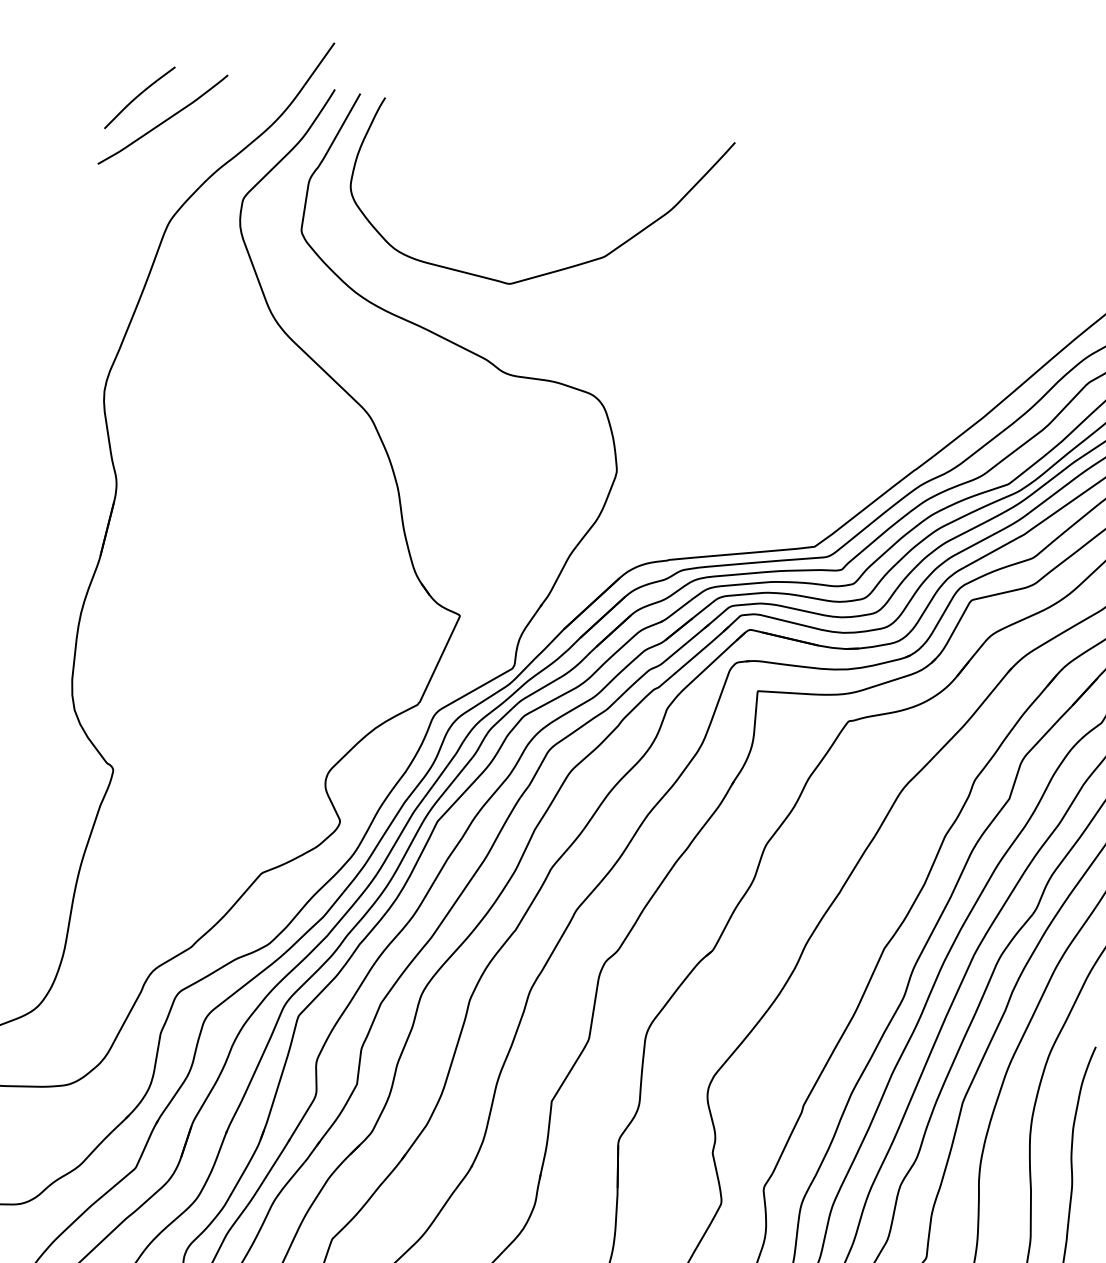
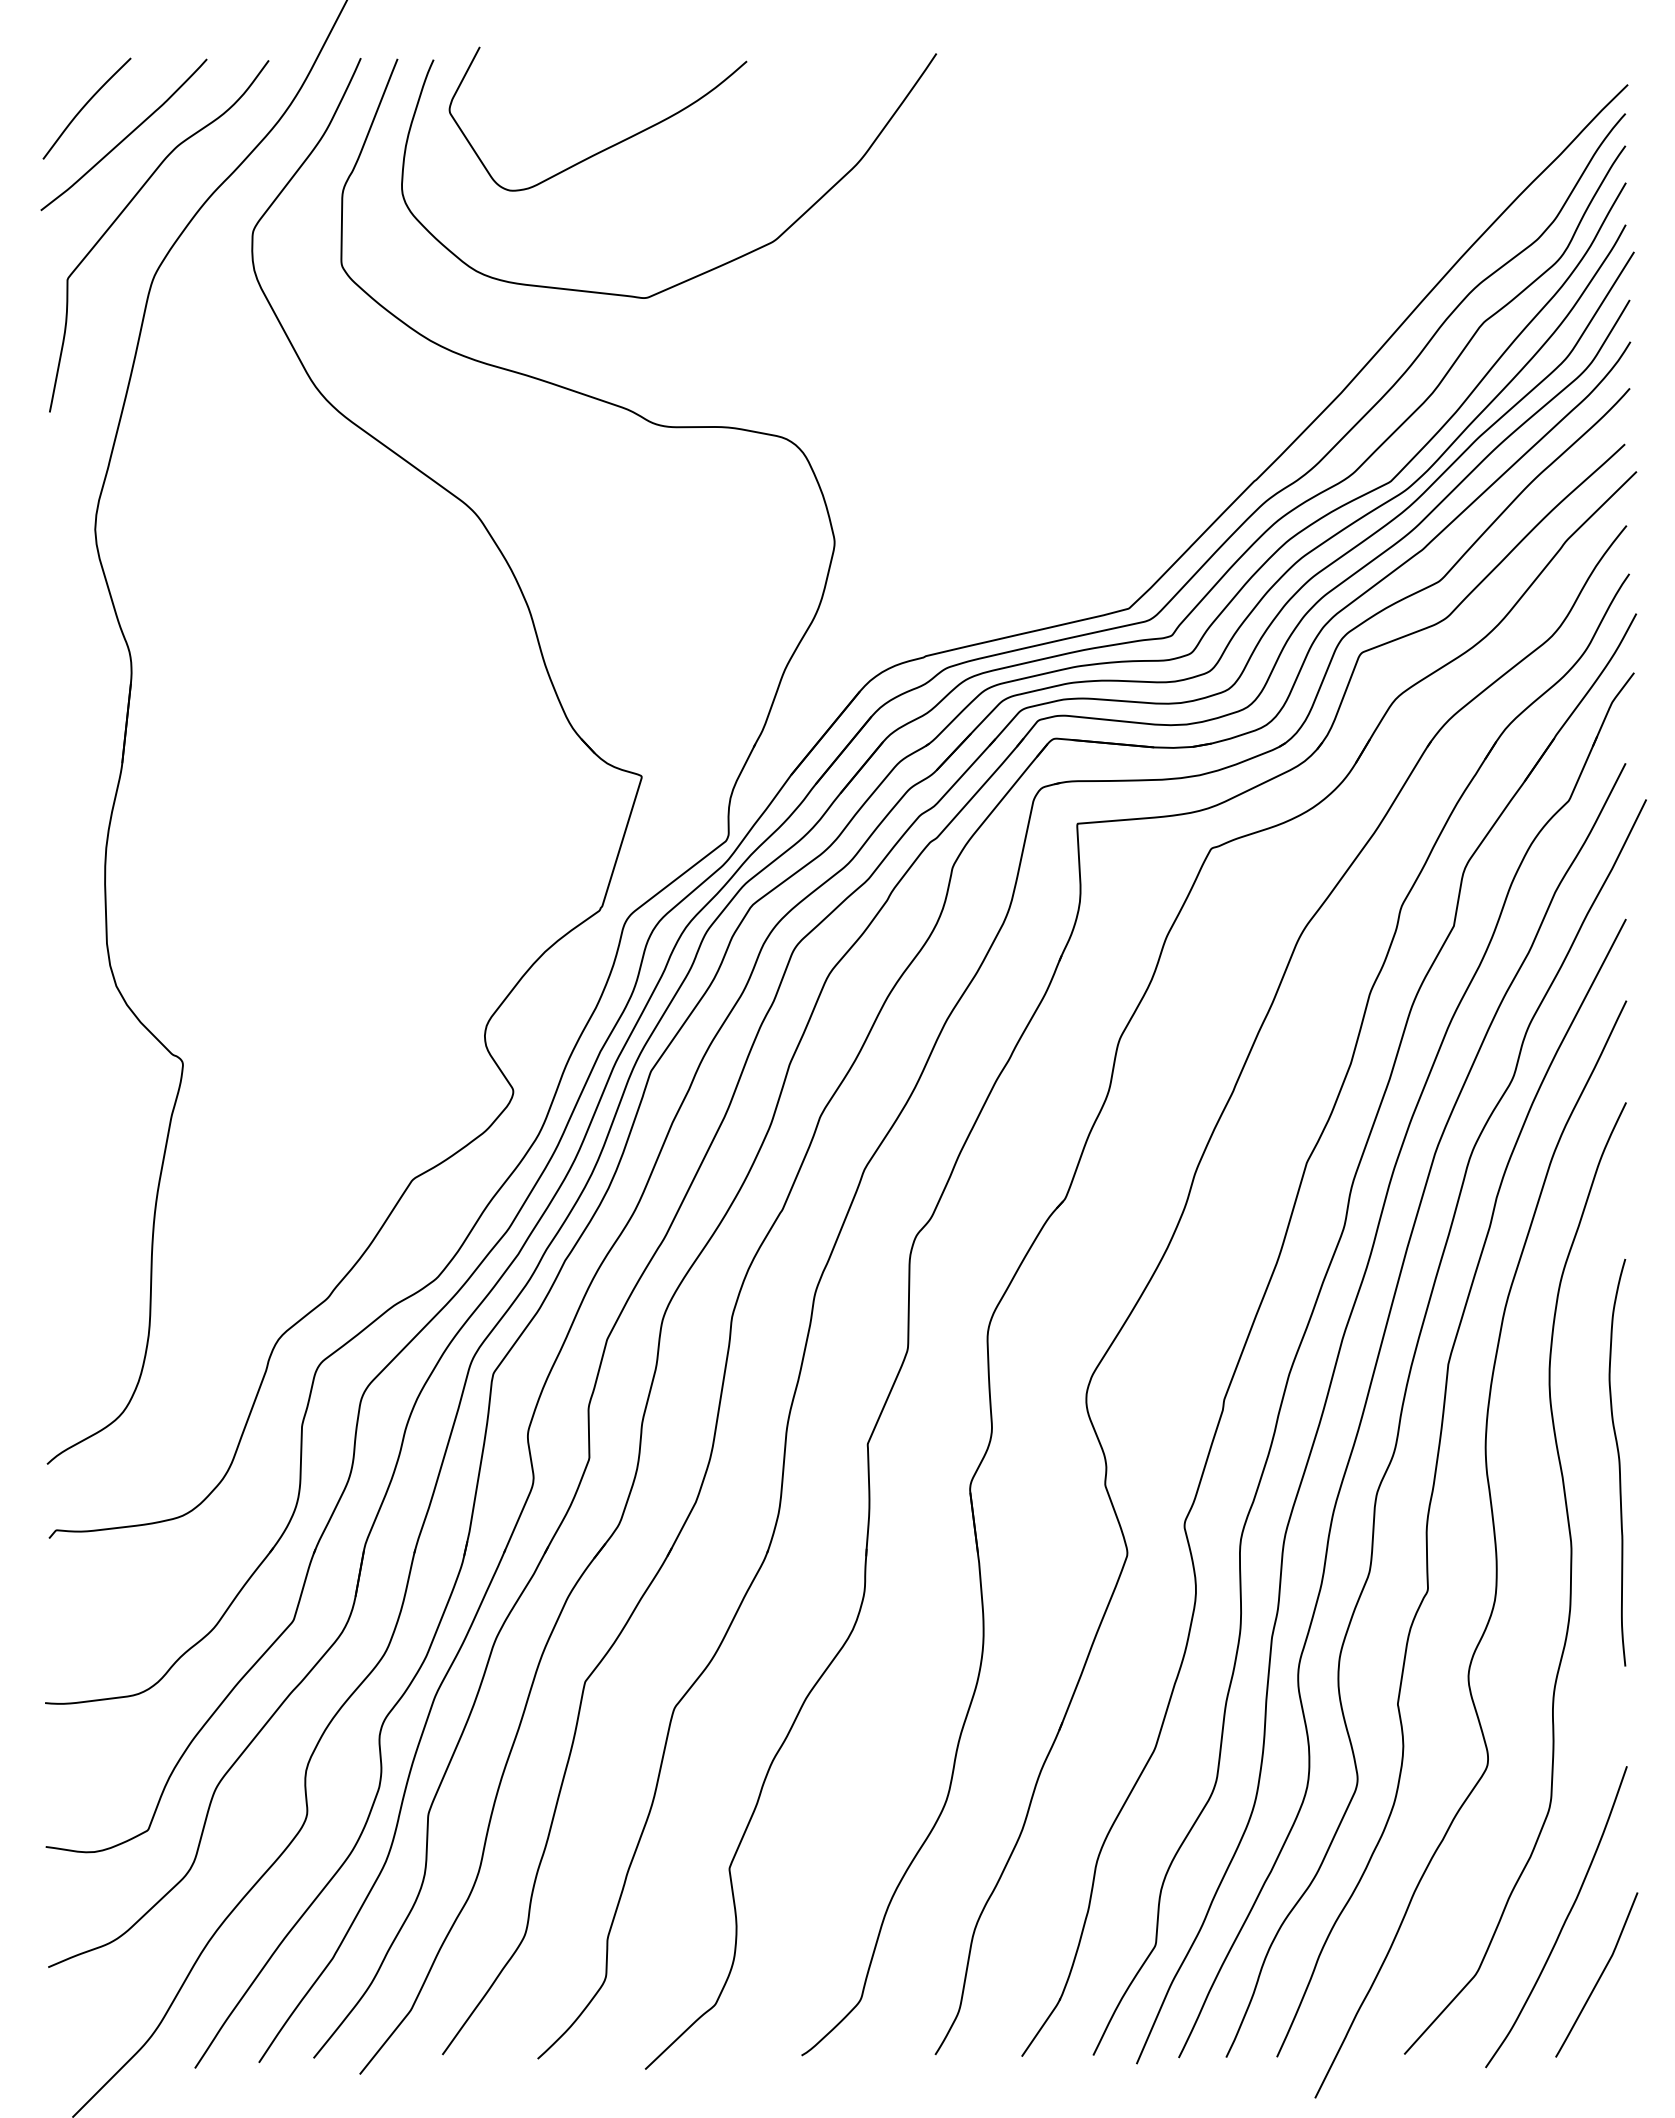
curve: (158, 170) -> (127, 207), added
curve: (500, 174) -> (611, 145), added

